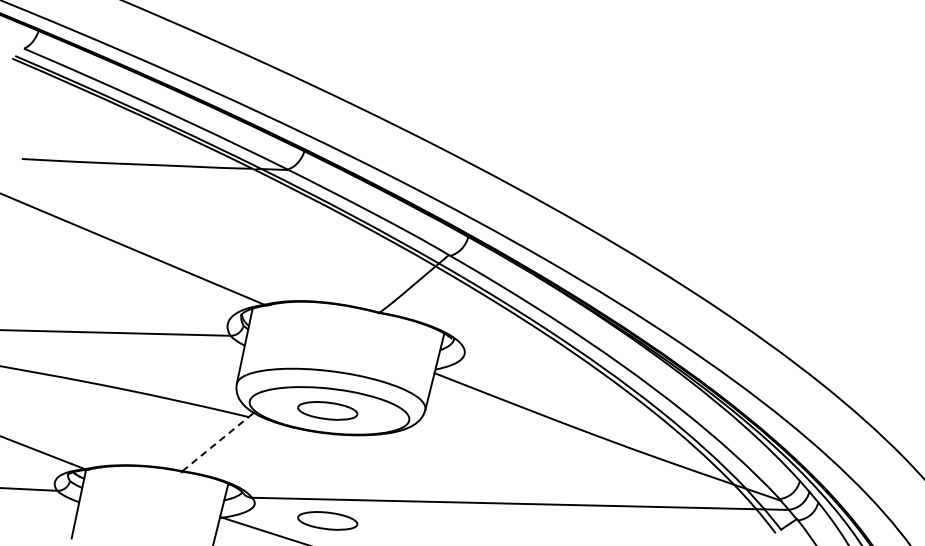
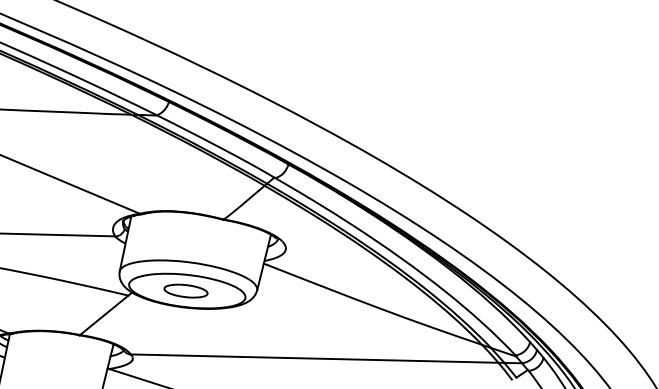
line: (215, 444) -> (104, 315), dashed -> solid
part: (327, 520) -> (185, 371), removed

